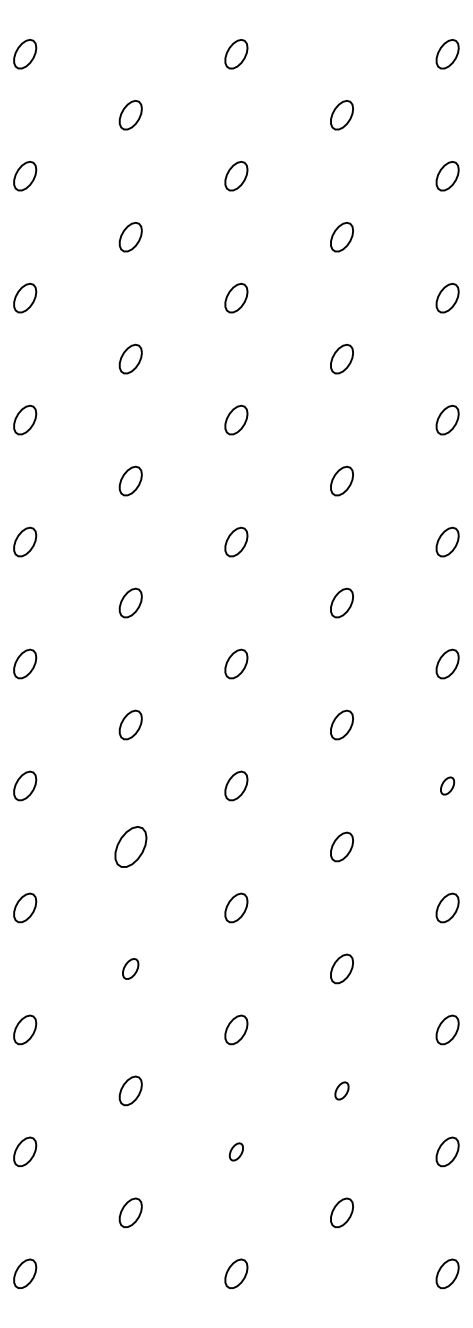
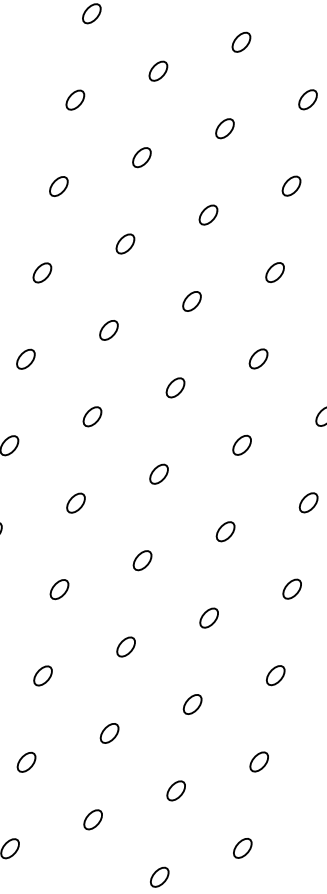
part: (447, 785) -> (292, 588), size x1.67
part: (130, 846) -> (59, 589), size x0.71
part: (130, 968) -> (42, 675), size x1.43
part: (341, 1090) -> (175, 790), size x1.67
part: (236, 1151) -> (93, 819), size x1.67

